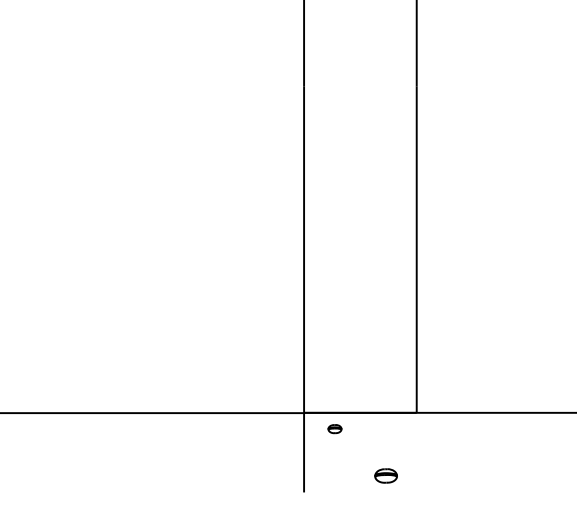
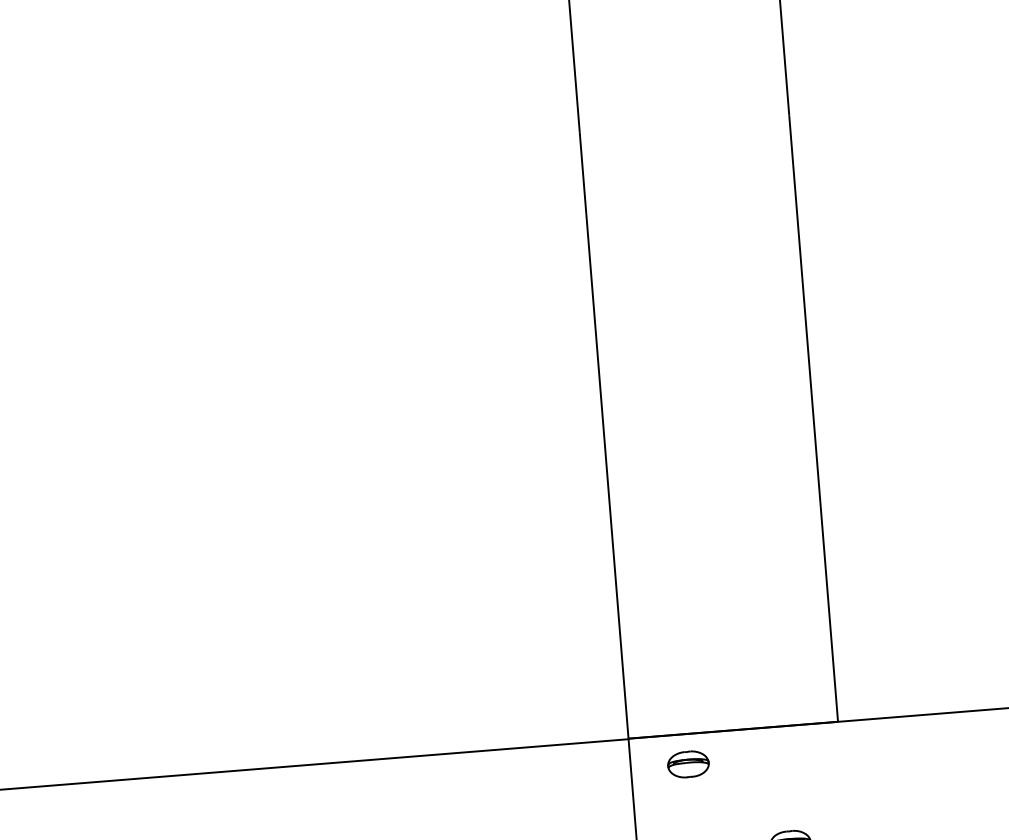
part: (334, 428) -> (687, 763), size x1.67

